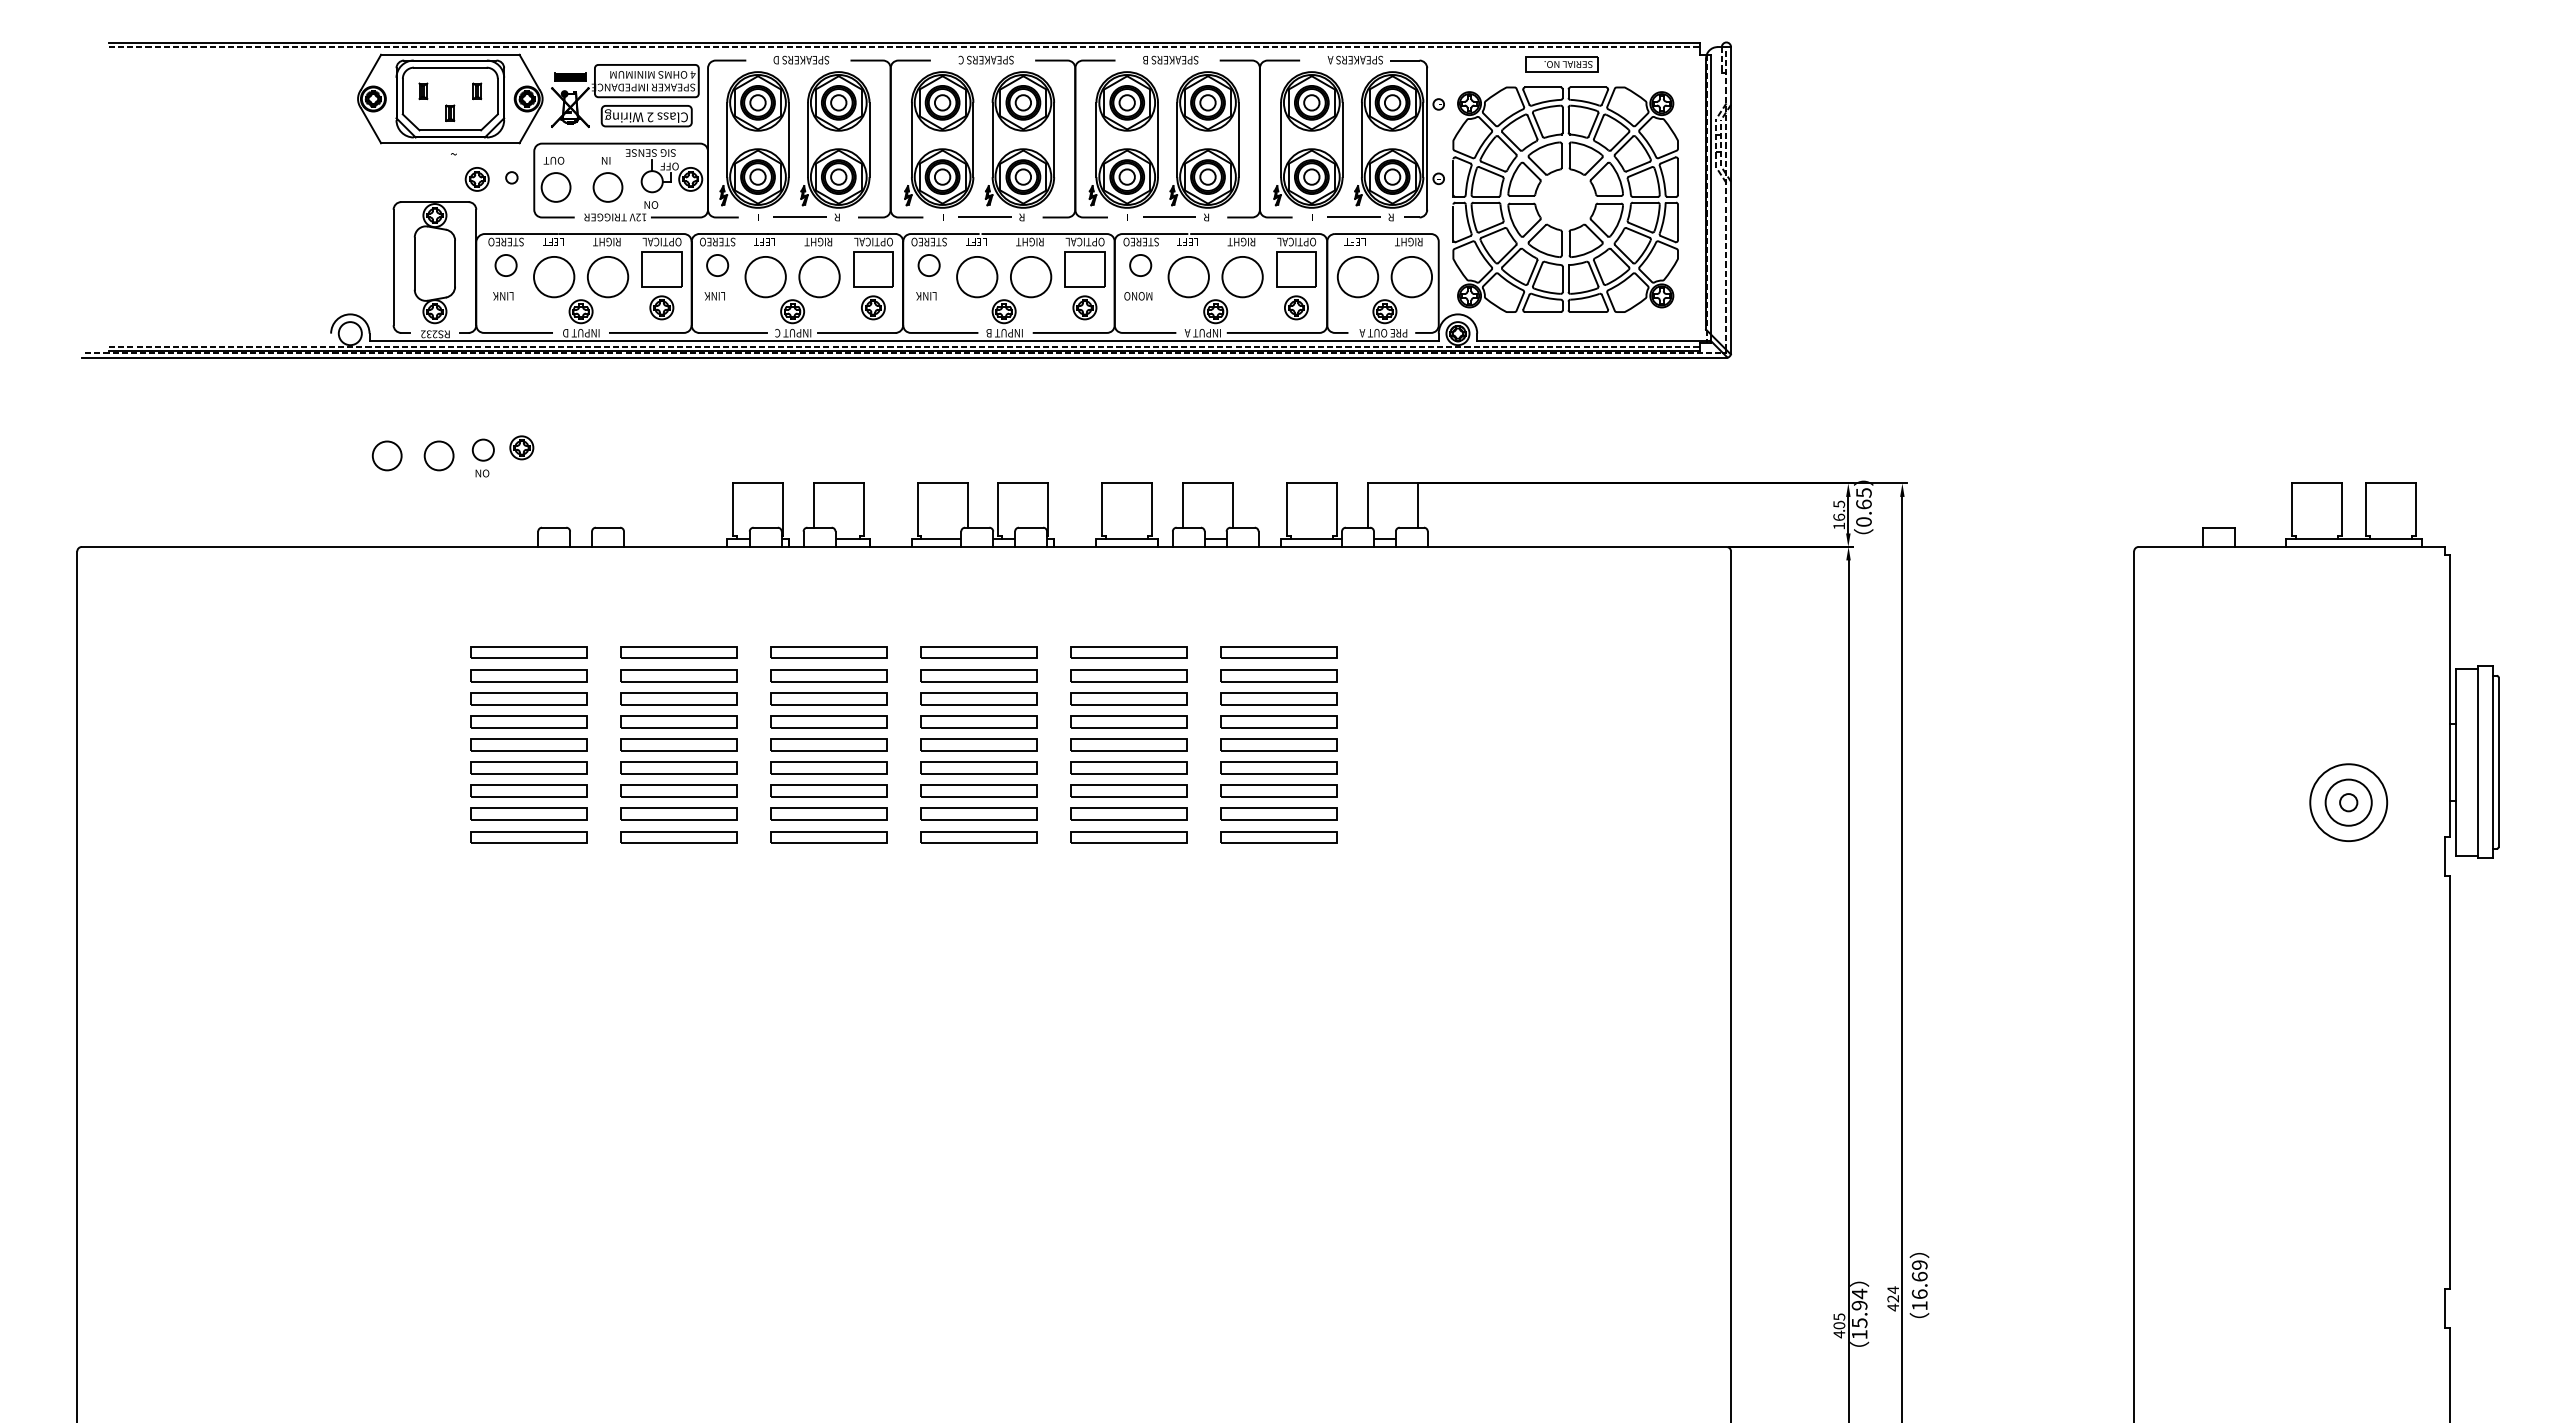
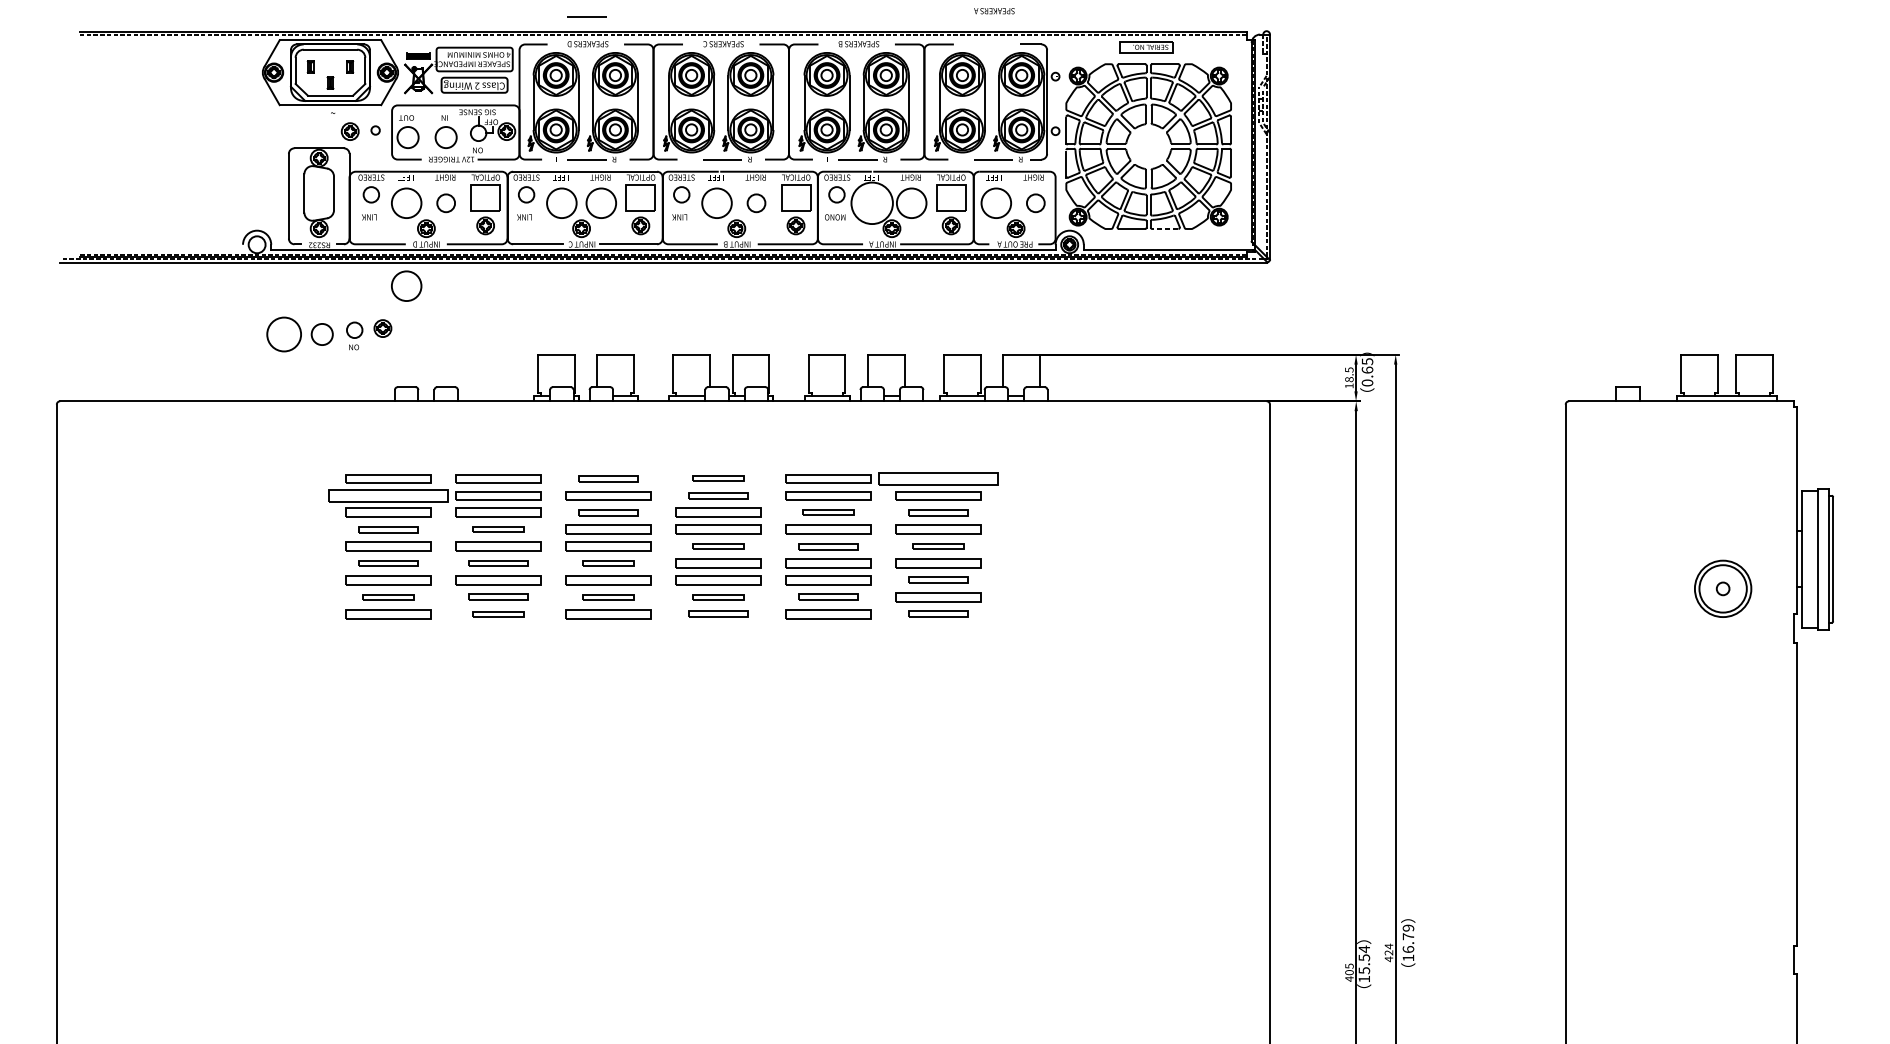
line: (799, 22) -> (586, 16), added
text: (1354, 59) -> (993, 10), moved
circle: (607, 276) -> (445, 202), size x0.6
circle: (1030, 276) -> (756, 202), size x0.6
circle: (1188, 276) -> (872, 202), size x1.4
circle: (1411, 276) -> (1035, 202), size x0.6
line: (1588, 312) -> (1165, 229), solid -> dashed
circle: (554, 390) -> (406, 286), added
circle: (386, 455) -> (283, 334), size x1.6
text: (1838, 516) -> (1348, 378), 16.5 -> 18.5
part: (828, 652) -> (607, 478), size x0.7
part: (978, 652) -> (717, 478), size x0.6
part: (1278, 652) -> (938, 478), size x1.4
part: (528, 675) -> (387, 495), size x1.4
part: (978, 675) -> (717, 495), size x0.7
part: (828, 698) -> (607, 512), size x0.7
part: (1128, 698) -> (827, 512), size x0.6
part: (1278, 698) -> (938, 512), size x0.7
part: (528, 721) -> (387, 529), size x0.7
part: (678, 721) -> (497, 529), size x0.6
part: (978, 744) -> (717, 546), size x0.6
part: (1128, 744) -> (827, 546), size x0.7
part: (1278, 744) -> (938, 546), size x0.6
part: (528, 767) -> (387, 563), size x0.7
part: (678, 767) -> (497, 563), size x0.7
part: (828, 767) -> (607, 563), size x0.6
part: (1278, 790) -> (938, 579), size x0.7
circle: (2348, 802) -> (1722, 588), size x1.4
part: (528, 813) -> (387, 596), size x0.6
part: (678, 813) -> (497, 596), size x0.7
part: (828, 813) -> (607, 596), size x0.6
part: (978, 813) -> (717, 596), size x0.6
part: (1128, 813) -> (827, 596), size x0.7
part: (678, 837) -> (497, 614), size x0.6
part: (978, 837) -> (717, 614), size x0.7
part: (1278, 837) -> (938, 614), size x0.7
text: (1919, 1276) -> (1408, 936), 16.69 -> 16.79
text: (1859, 1305) -> (1364, 957), 15.94 -> 15.54

